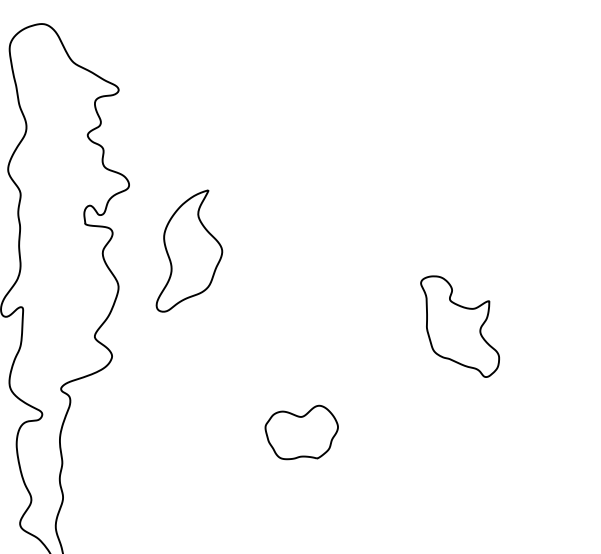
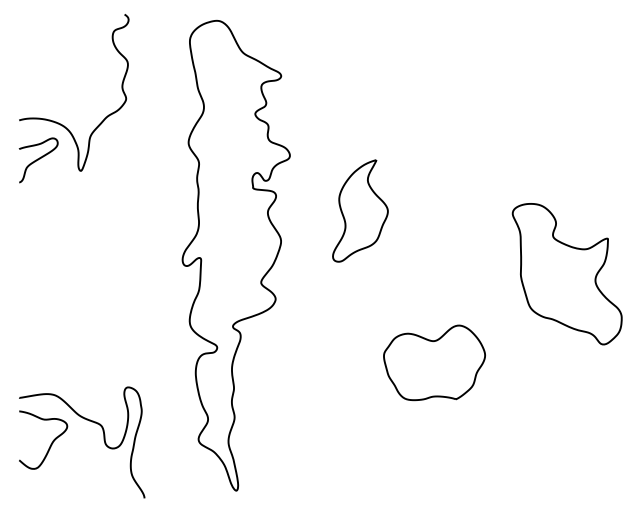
part: (189, 250) -> (360, 210), moved
part: (459, 326) -> (566, 274), size x1.67
part: (301, 431) -> (434, 362), size x1.67

